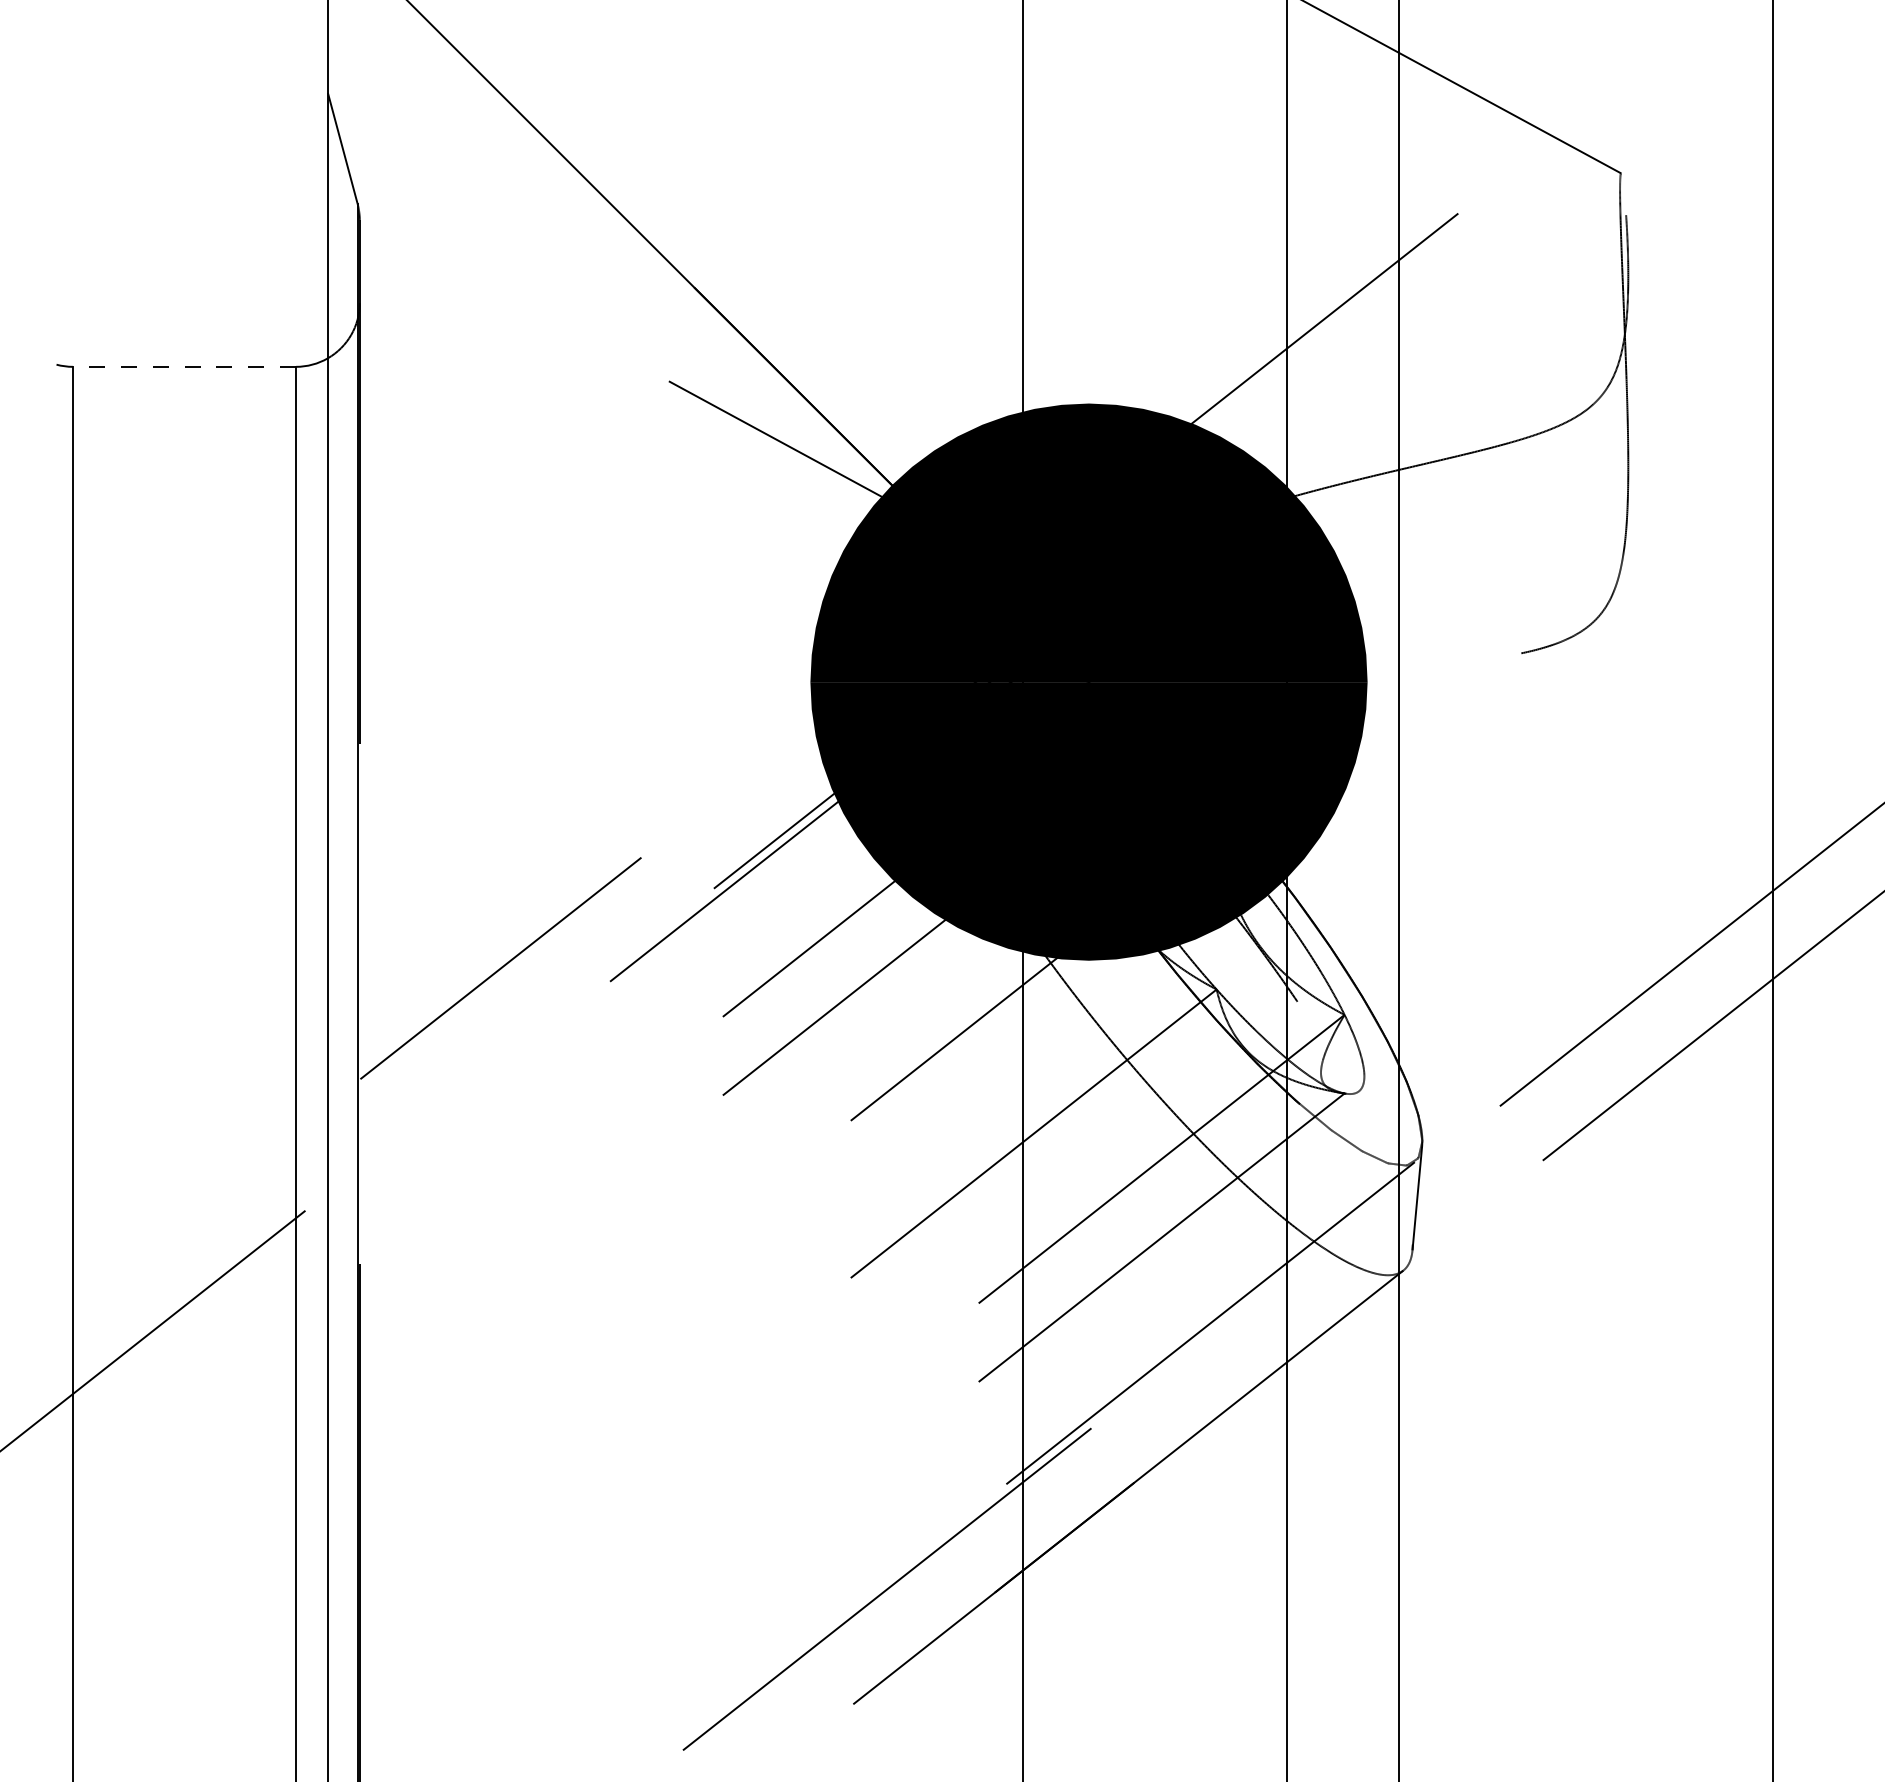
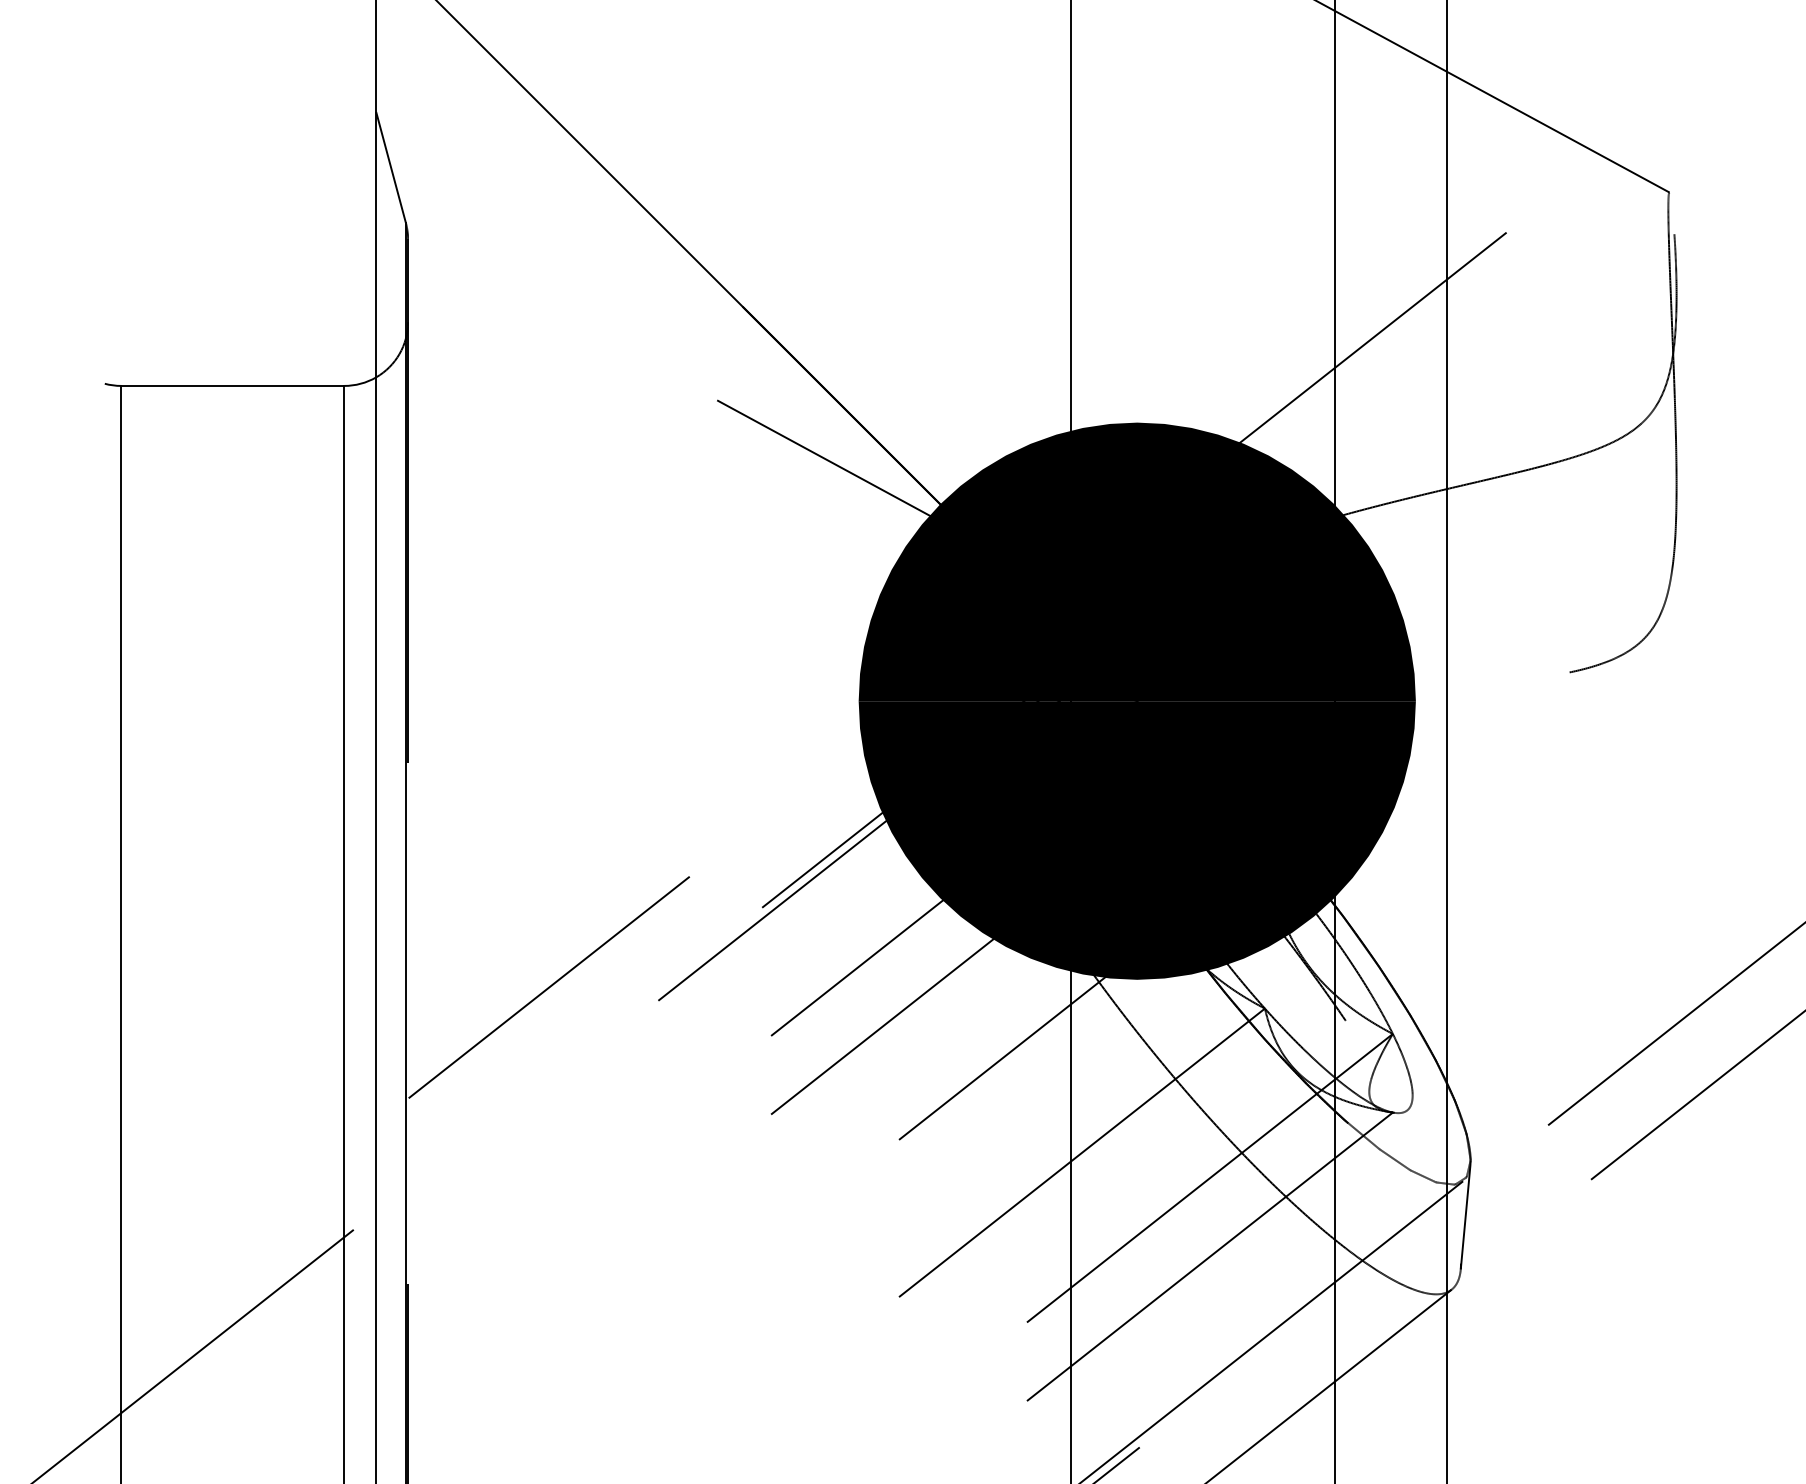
line: (184, 366) -> (232, 385), dashed -> solid

